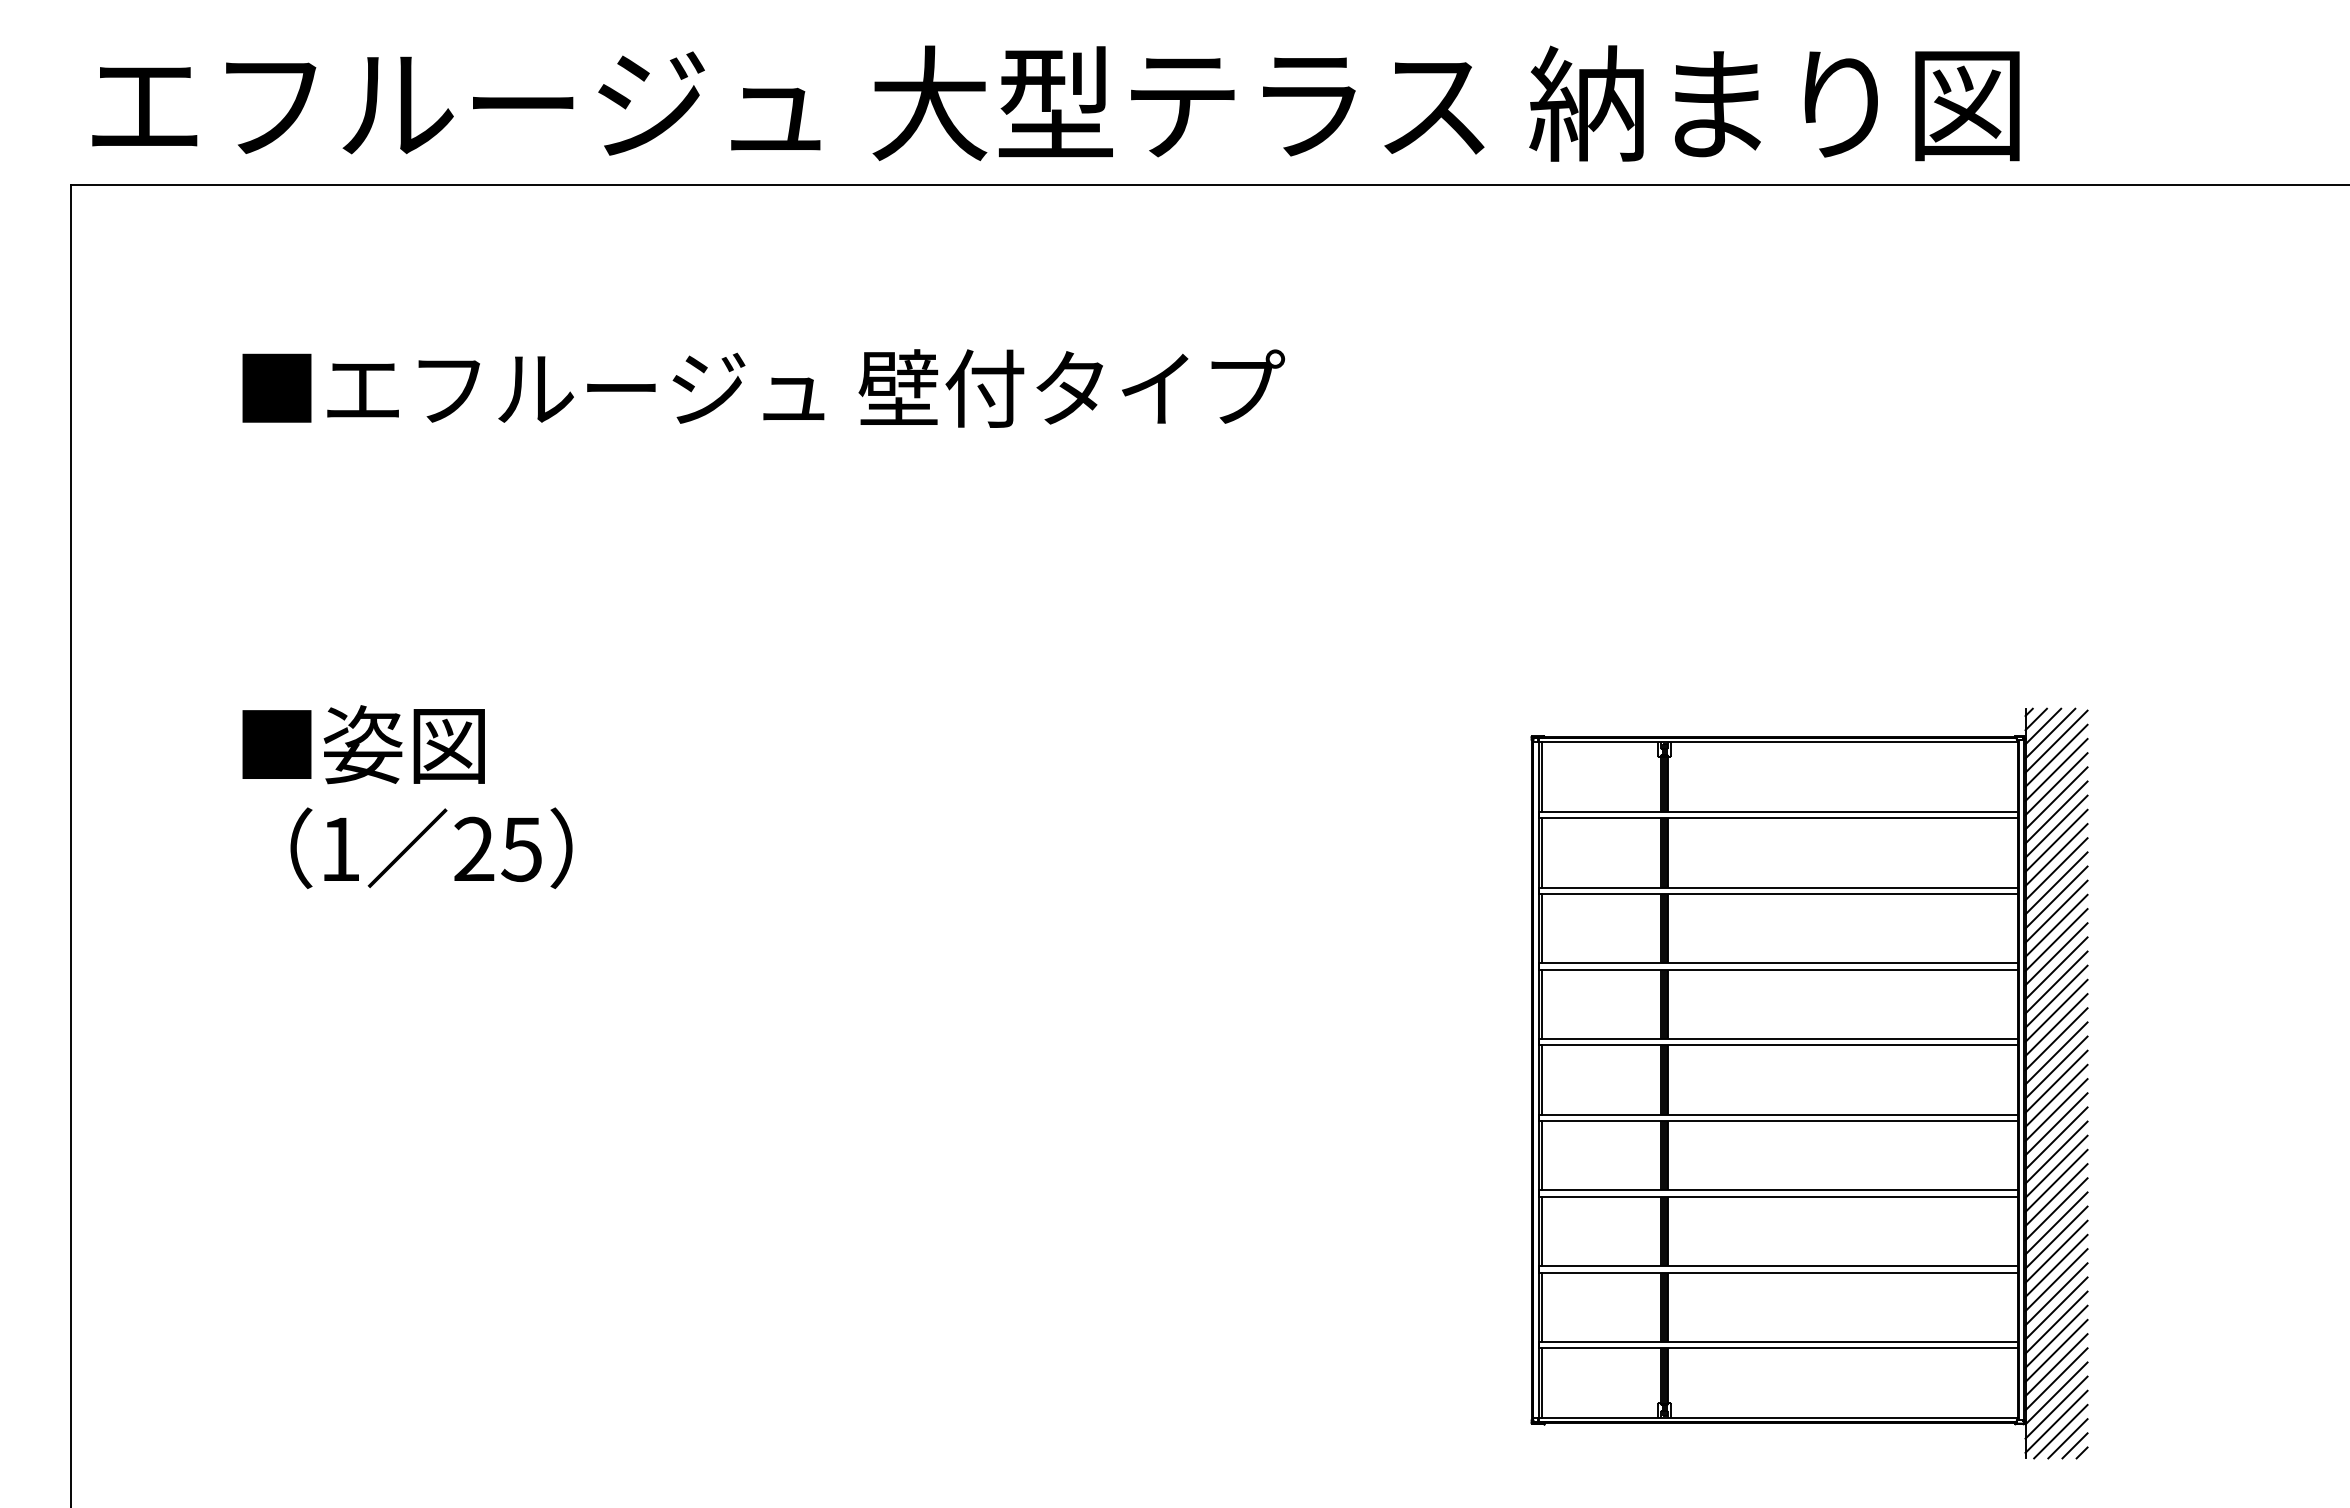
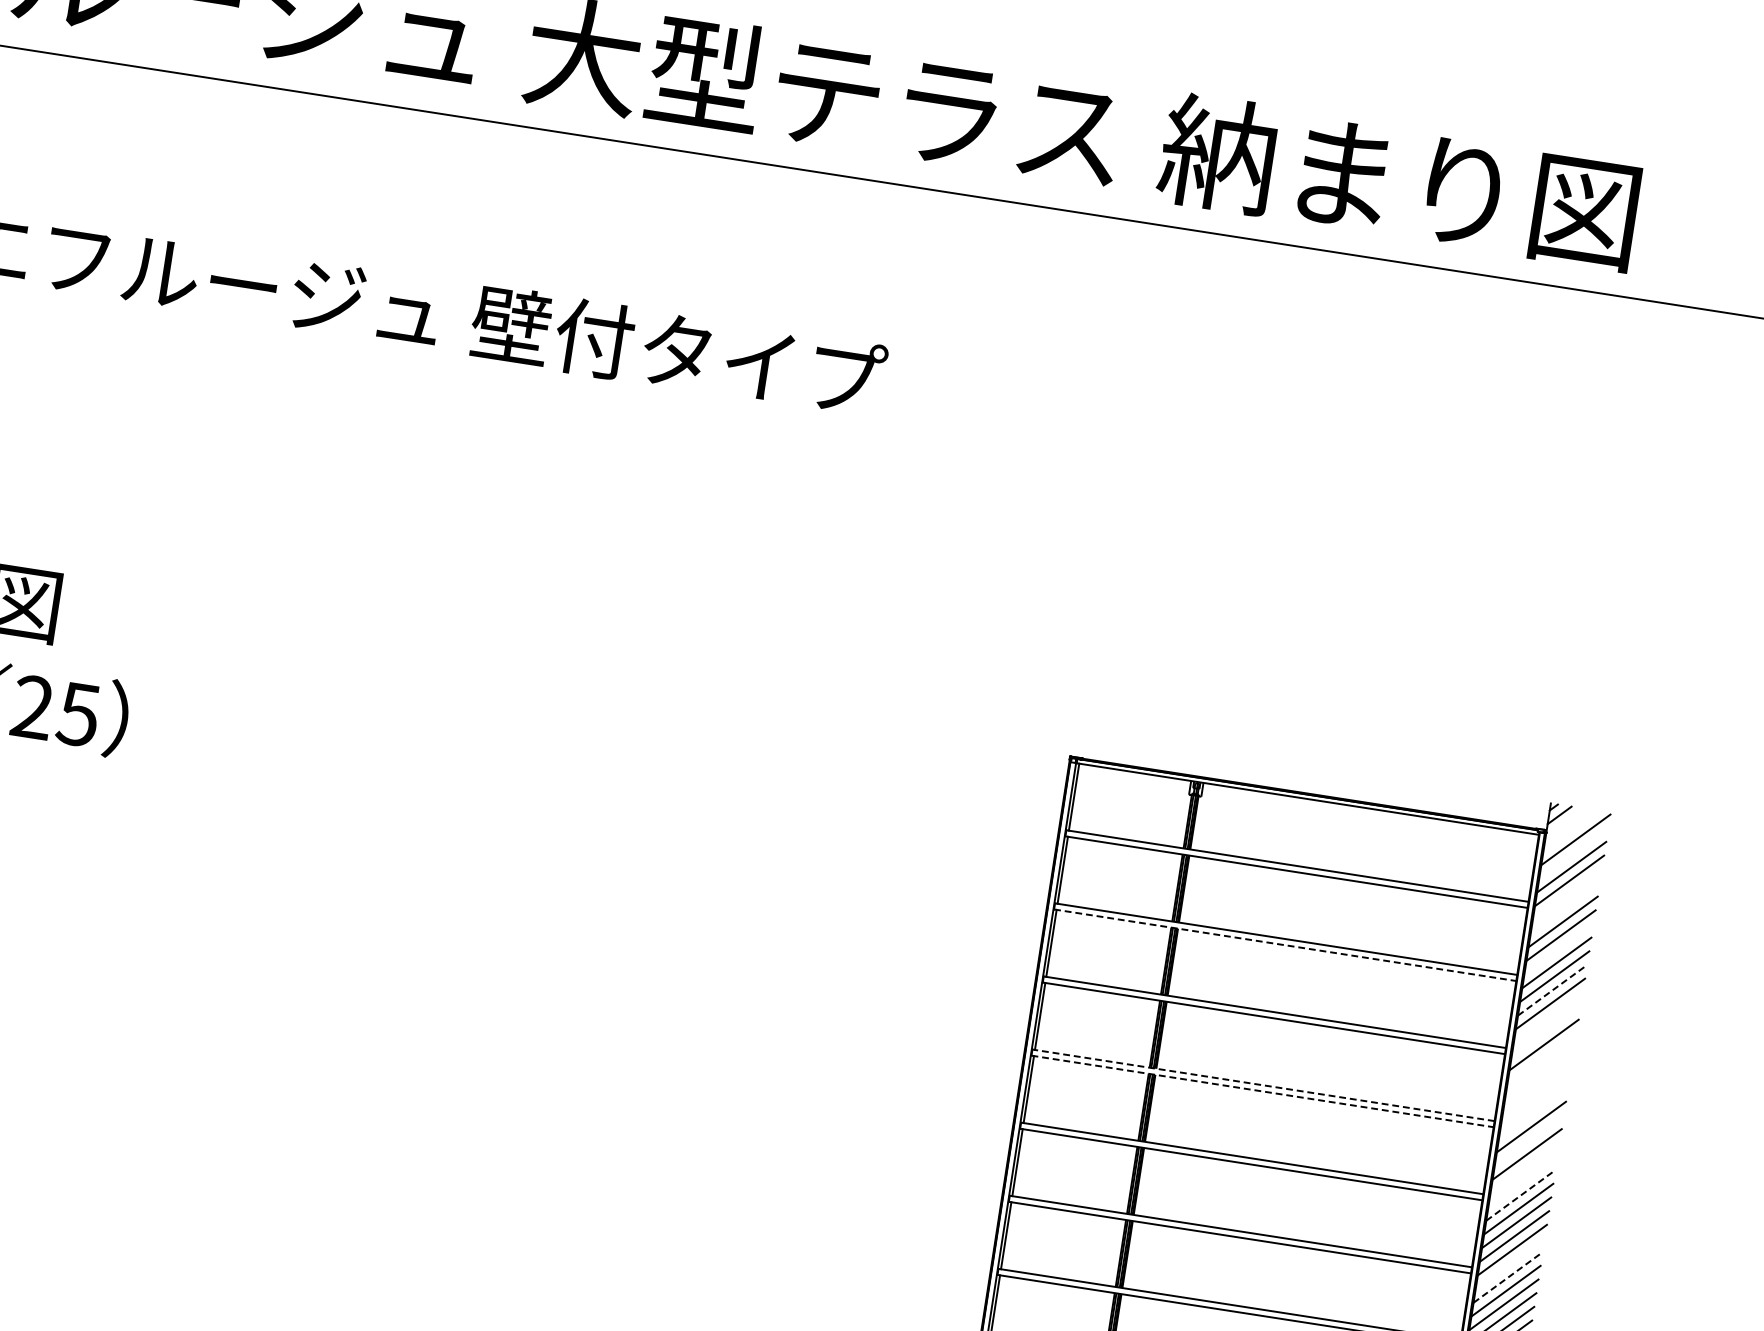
line: (2043, 726) -> (1565, 823), removed
line: (2050, 733) -> (1571, 831), removed
line: (2056, 755) -> (1573, 853), removed
line: (2056, 798) -> (1567, 894), removed
line: (2056, 812) -> (1565, 908), removed
line: (2056, 855) -> (1558, 949), removed
line: (1779, 893) -> (1285, 945), solid -> dashed
line: (2056, 897) -> (1552, 990), solid -> dashed
line: (2056, 925) -> (1548, 1017), removed
line: (2056, 940) -> (1546, 1031), removed
line: (2056, 968) -> (1541, 1058), removed
line: (2056, 982) -> (1539, 1072), removed
line: (2056, 996) -> (1537, 1085), removed
line: (2056, 1010) -> (1535, 1099), removed
line: (2056, 1025) -> (1533, 1113), removed
line: (1778, 1039) -> (1263, 1085), solid -> dashed
line: (1779, 1045) -> (1263, 1091), solid -> dashed
line: (2056, 1053) -> (1529, 1140), removed
line: (2056, 1081) -> (1525, 1167), removed
line: (2056, 1095) -> (1523, 1181), removed
line: (2056, 1110) -> (1520, 1195), solid -> dashed
line: (2056, 1180) -> (1510, 1263), removed
line: (2056, 1195) -> (1508, 1277), solid -> dashed

